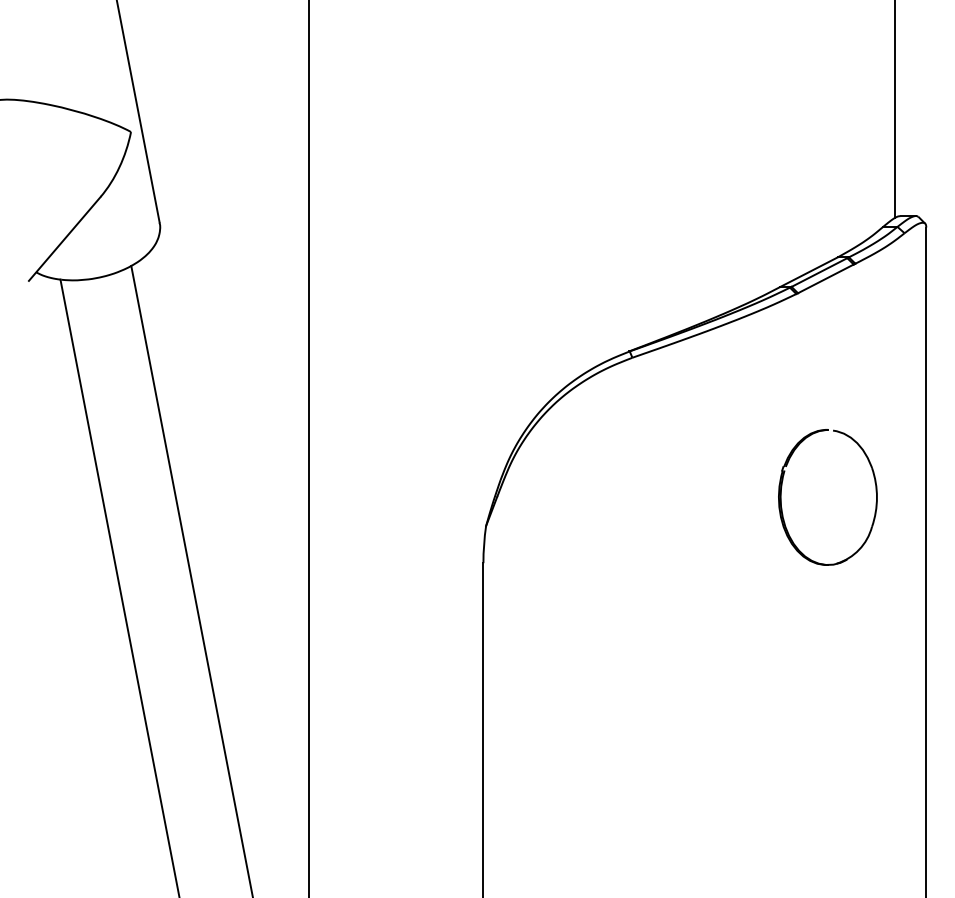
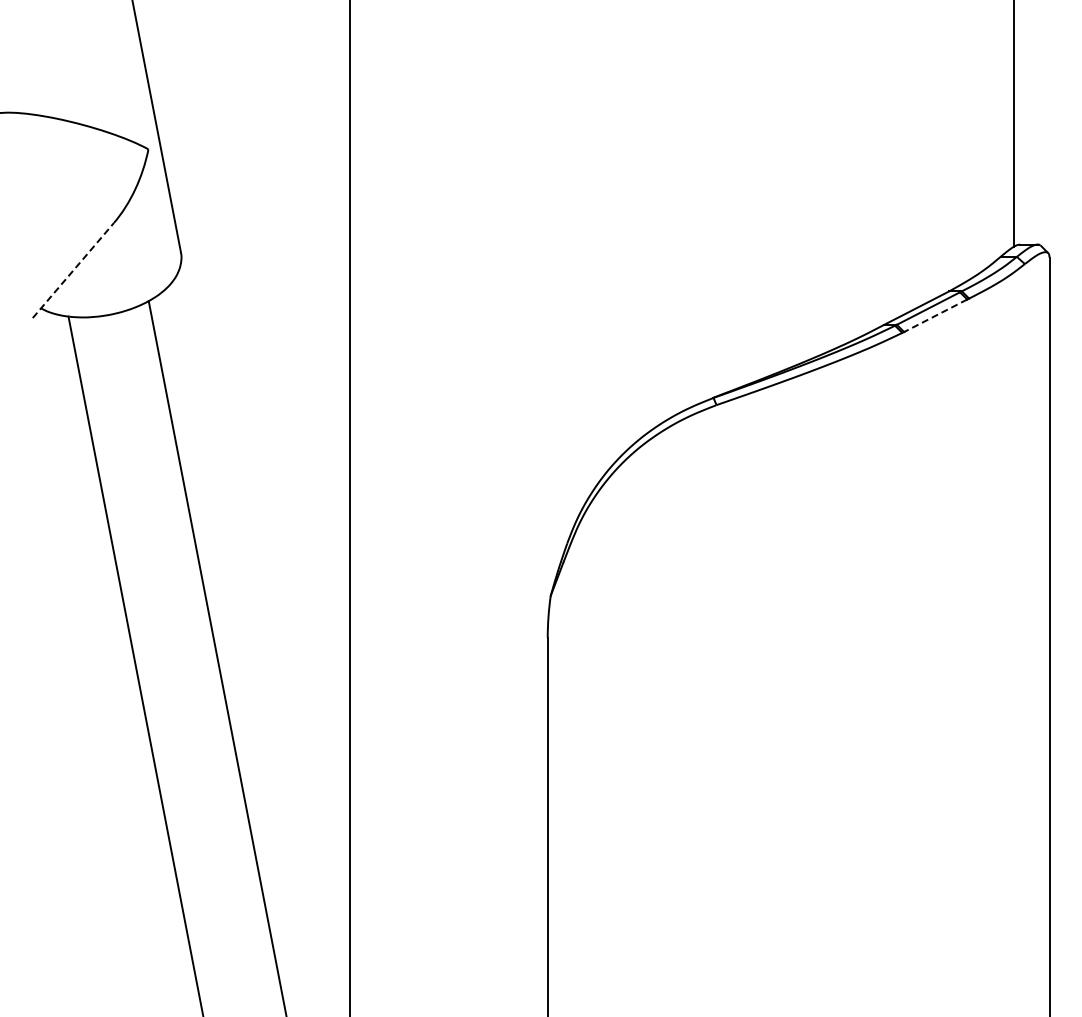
line: (64, 238) -> (73, 270), solid -> dashed
line: (825, 278) -> (935, 315), solid -> dashed
part: (781, 496) -> (885, 562), removed

